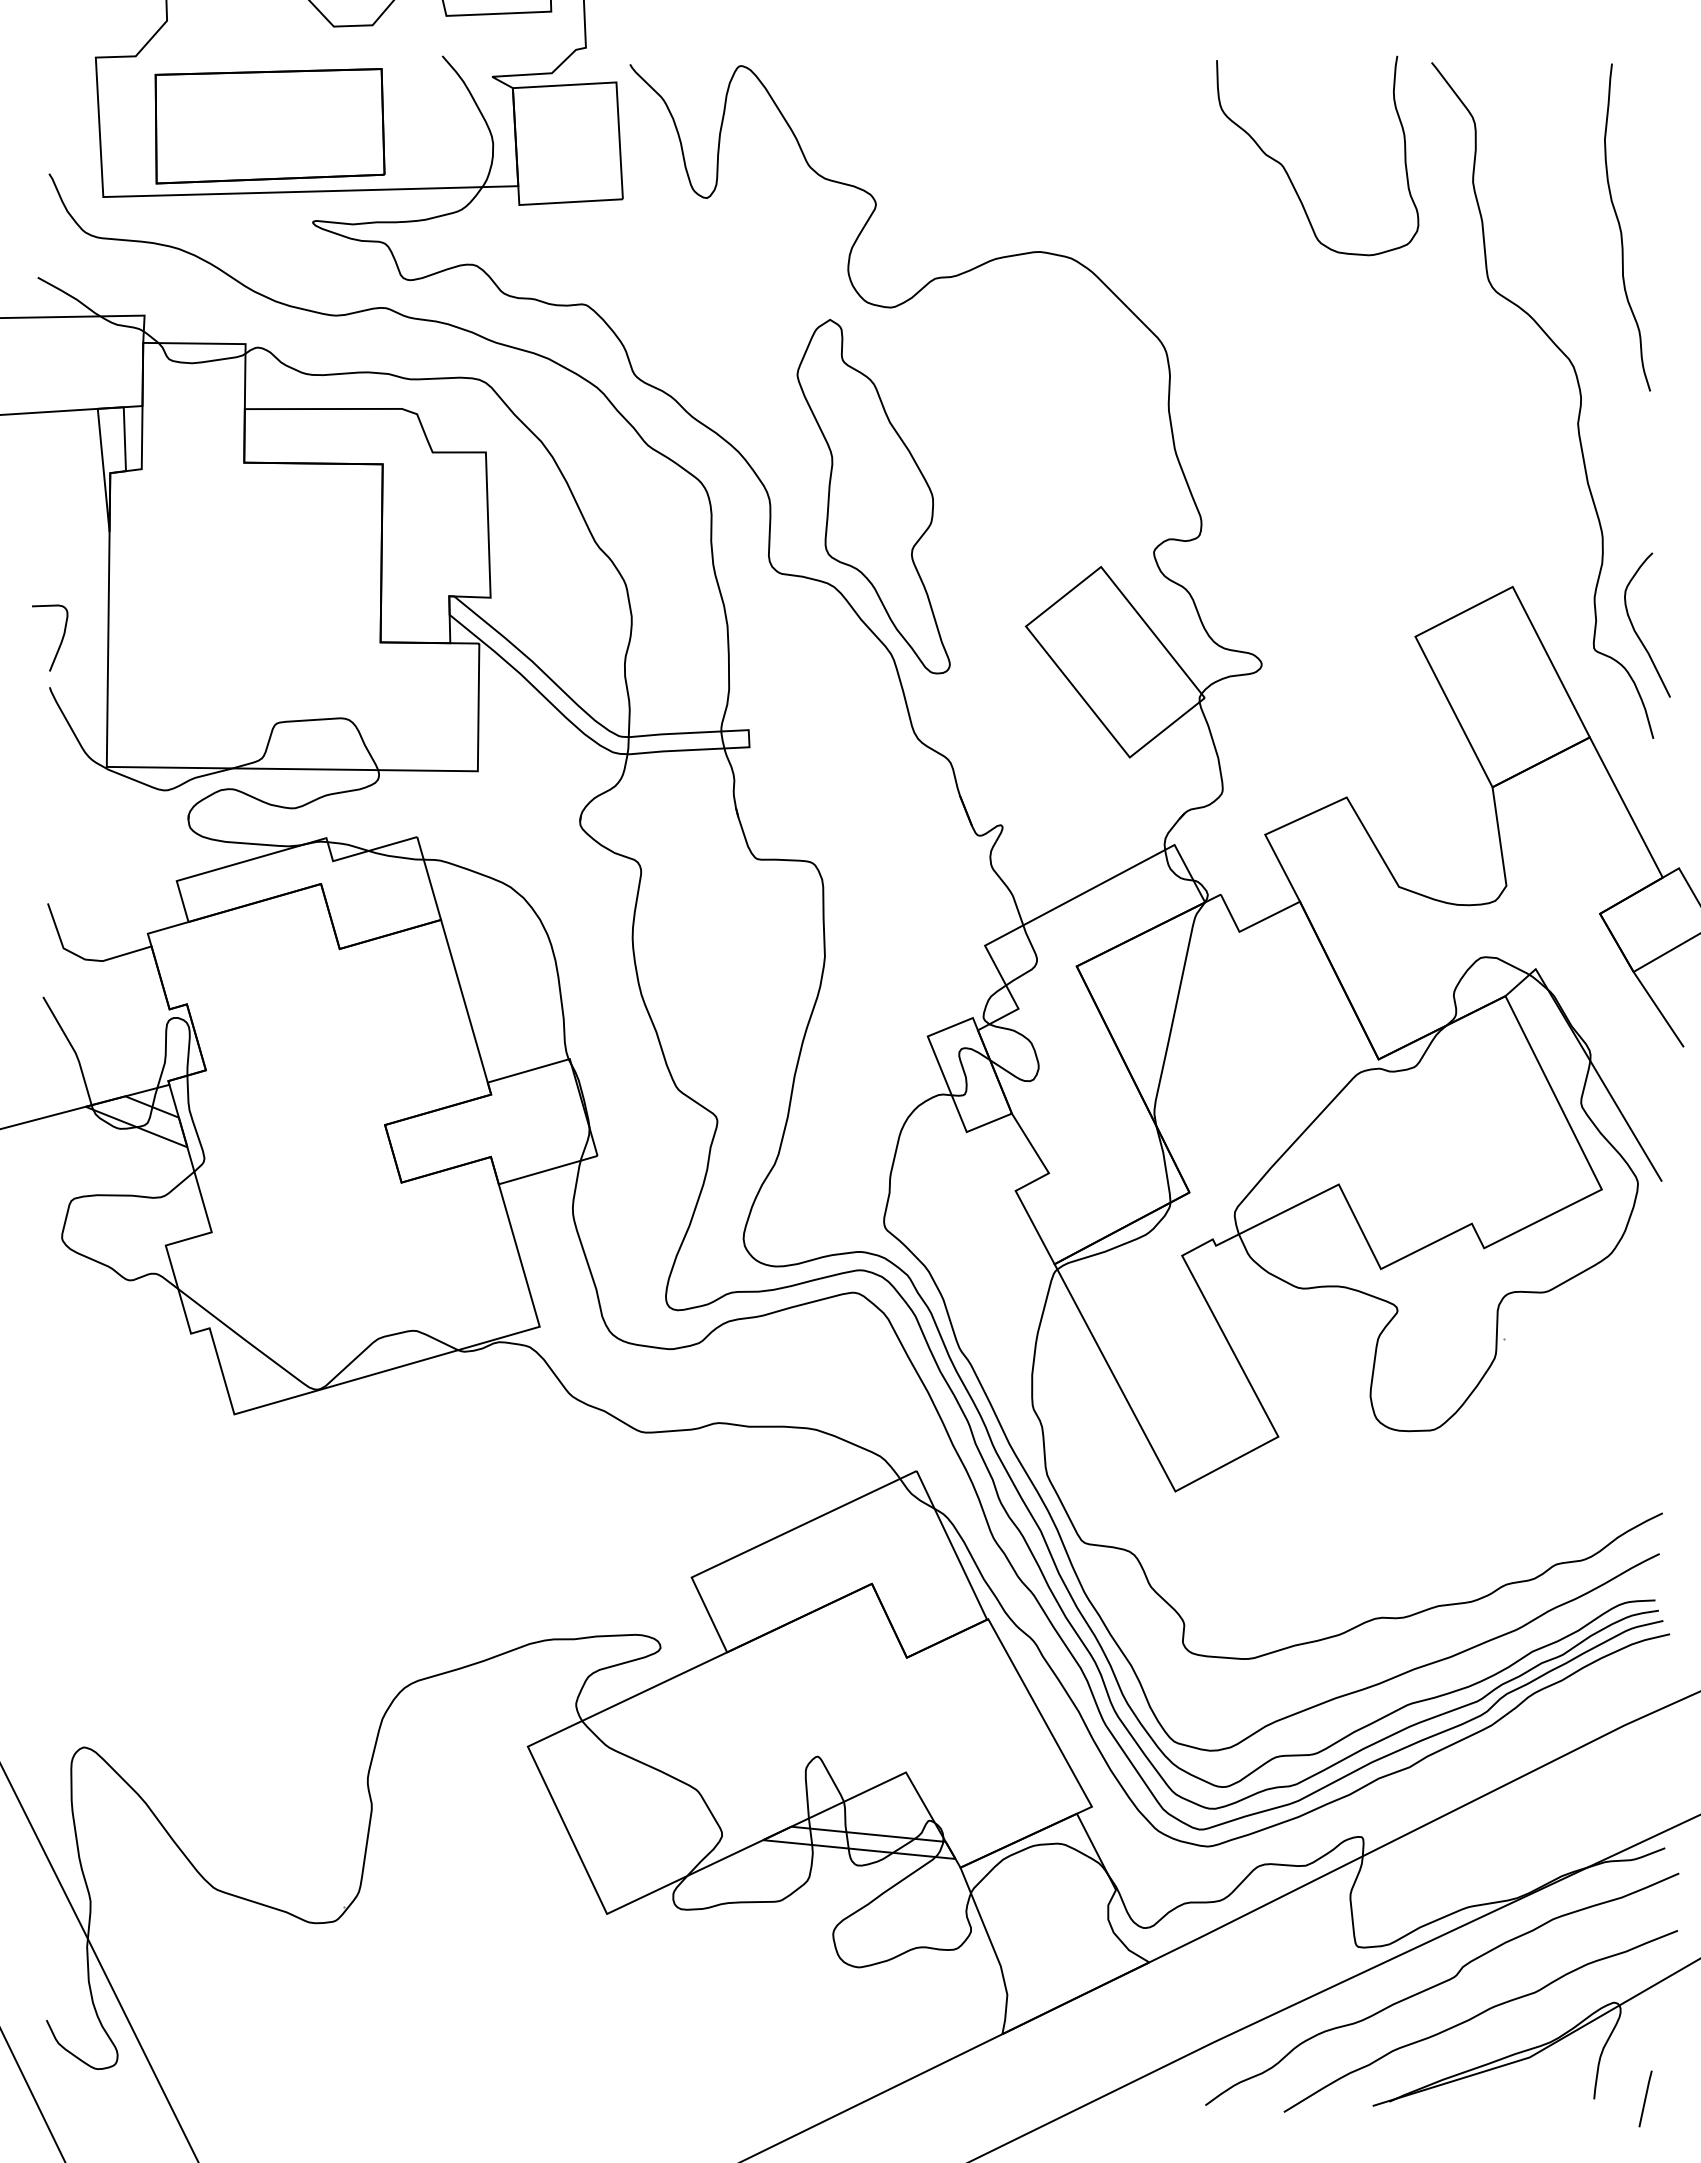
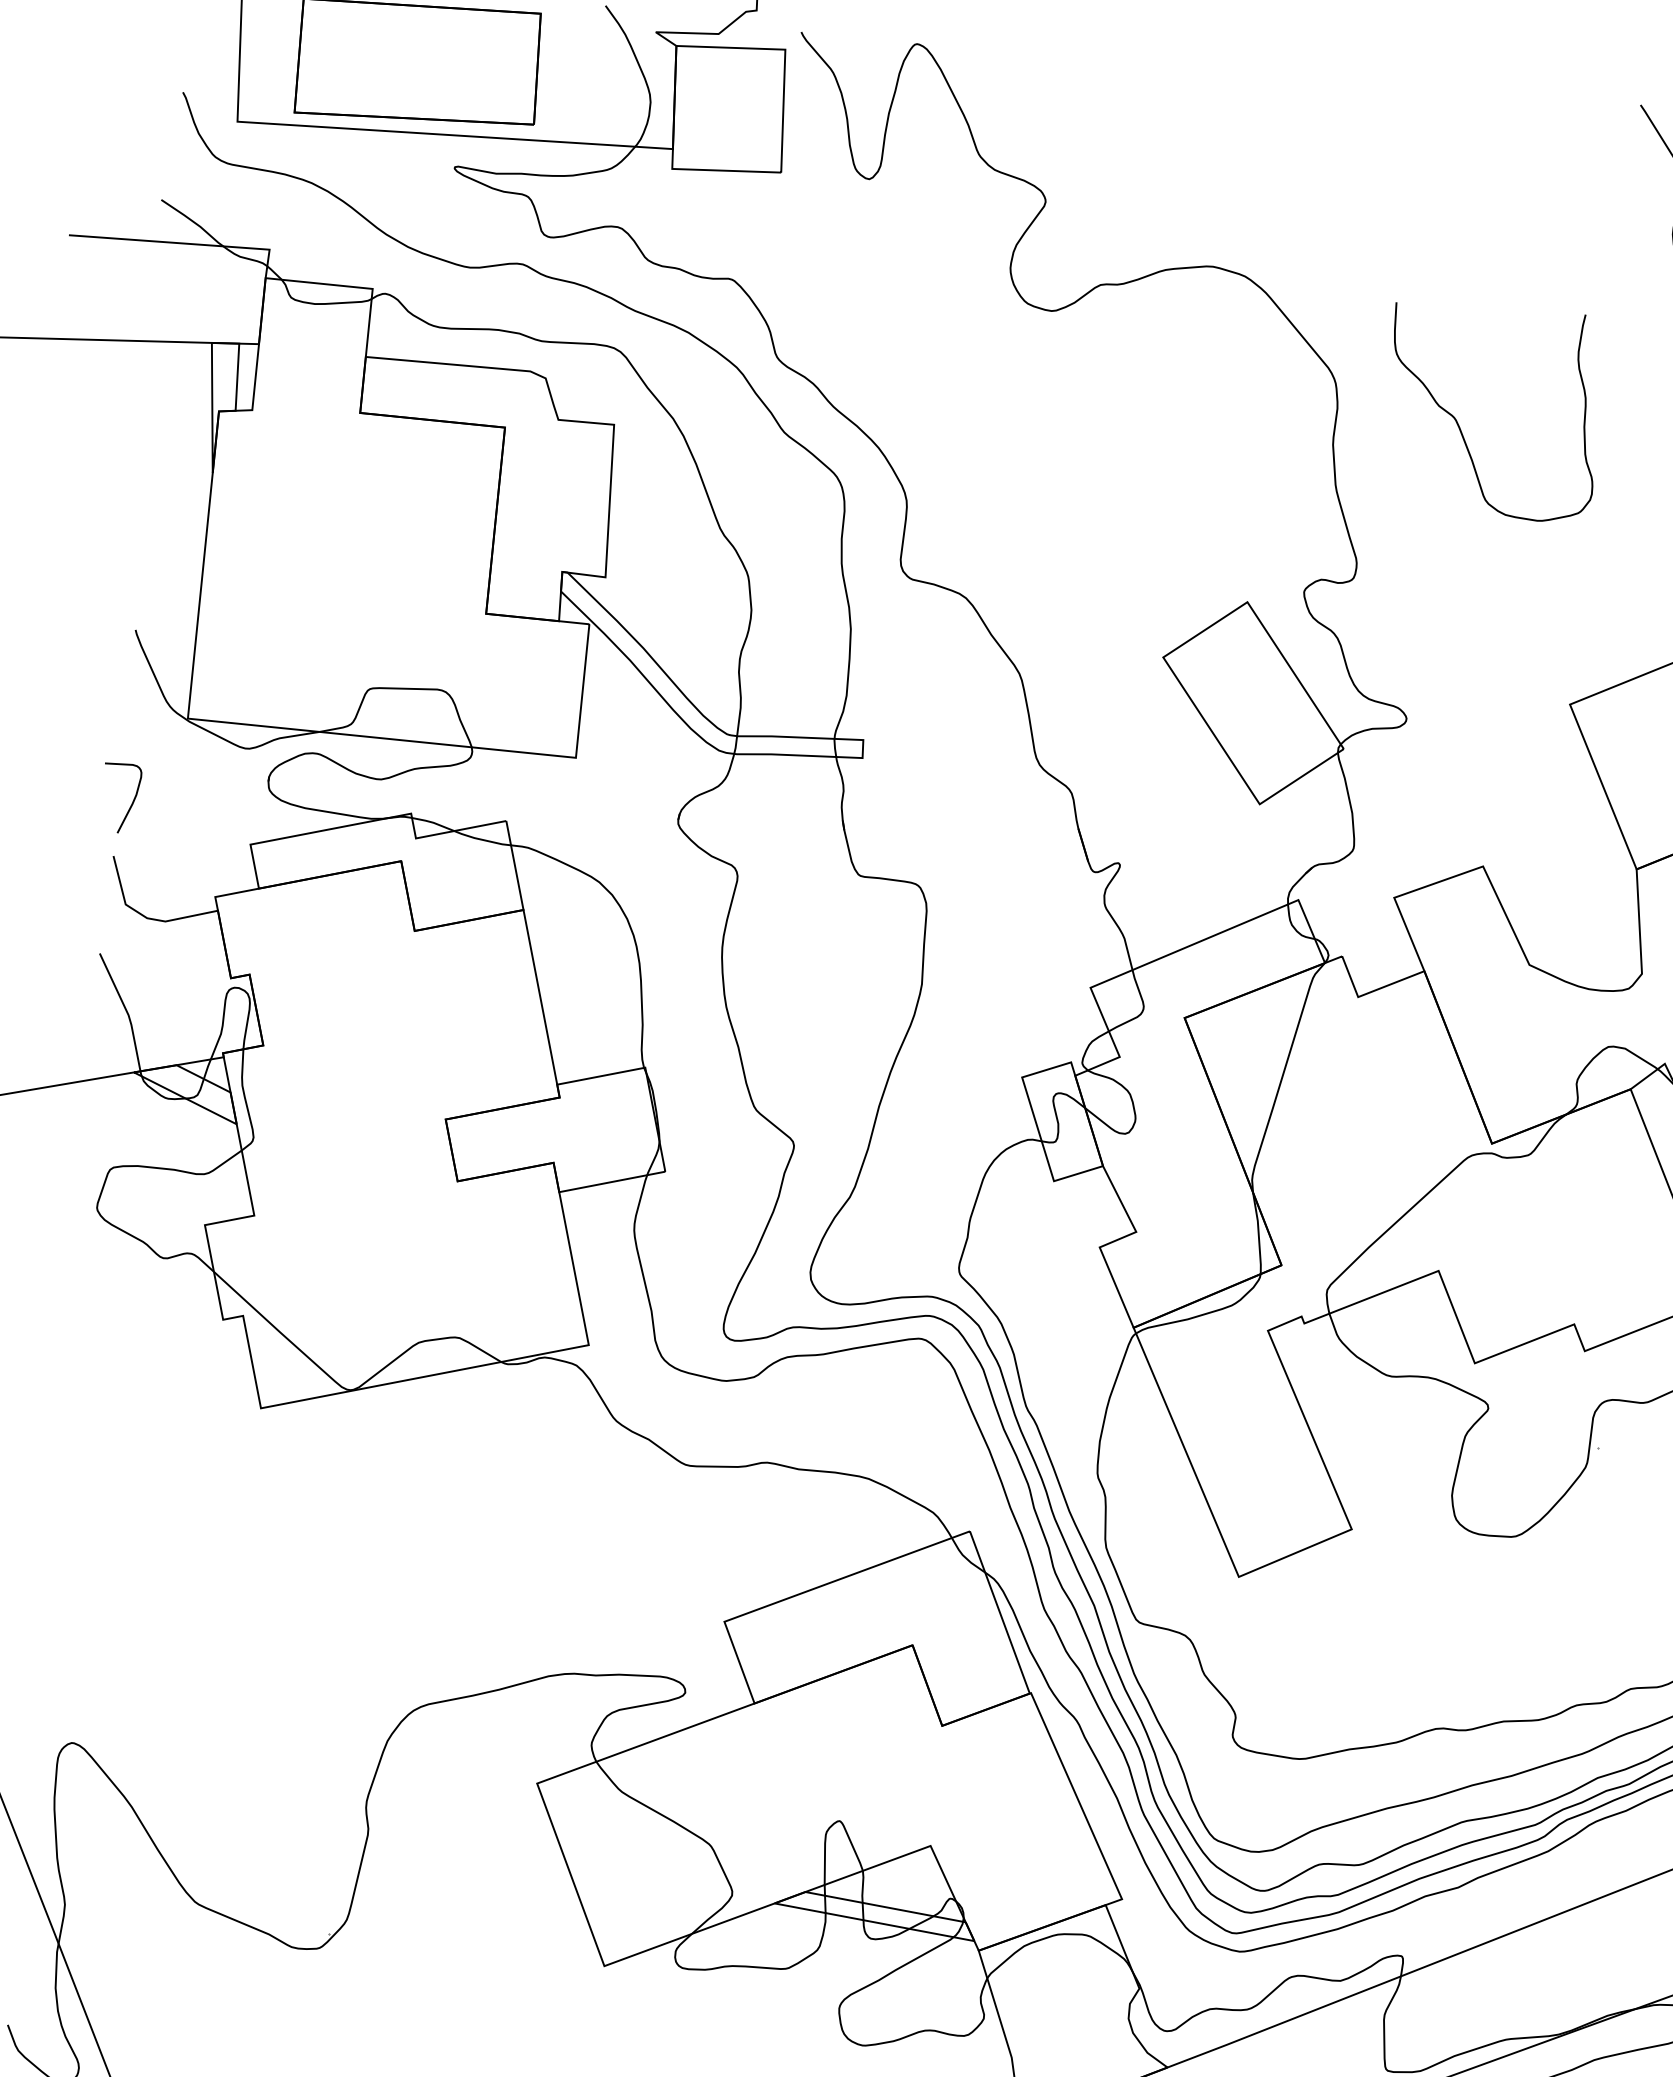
curve: (1288, 173) -> (1460, 427), moved
part: (873, 496) -> (1015, 507), removed
curve: (60, 641) -> (131, 802), moved

